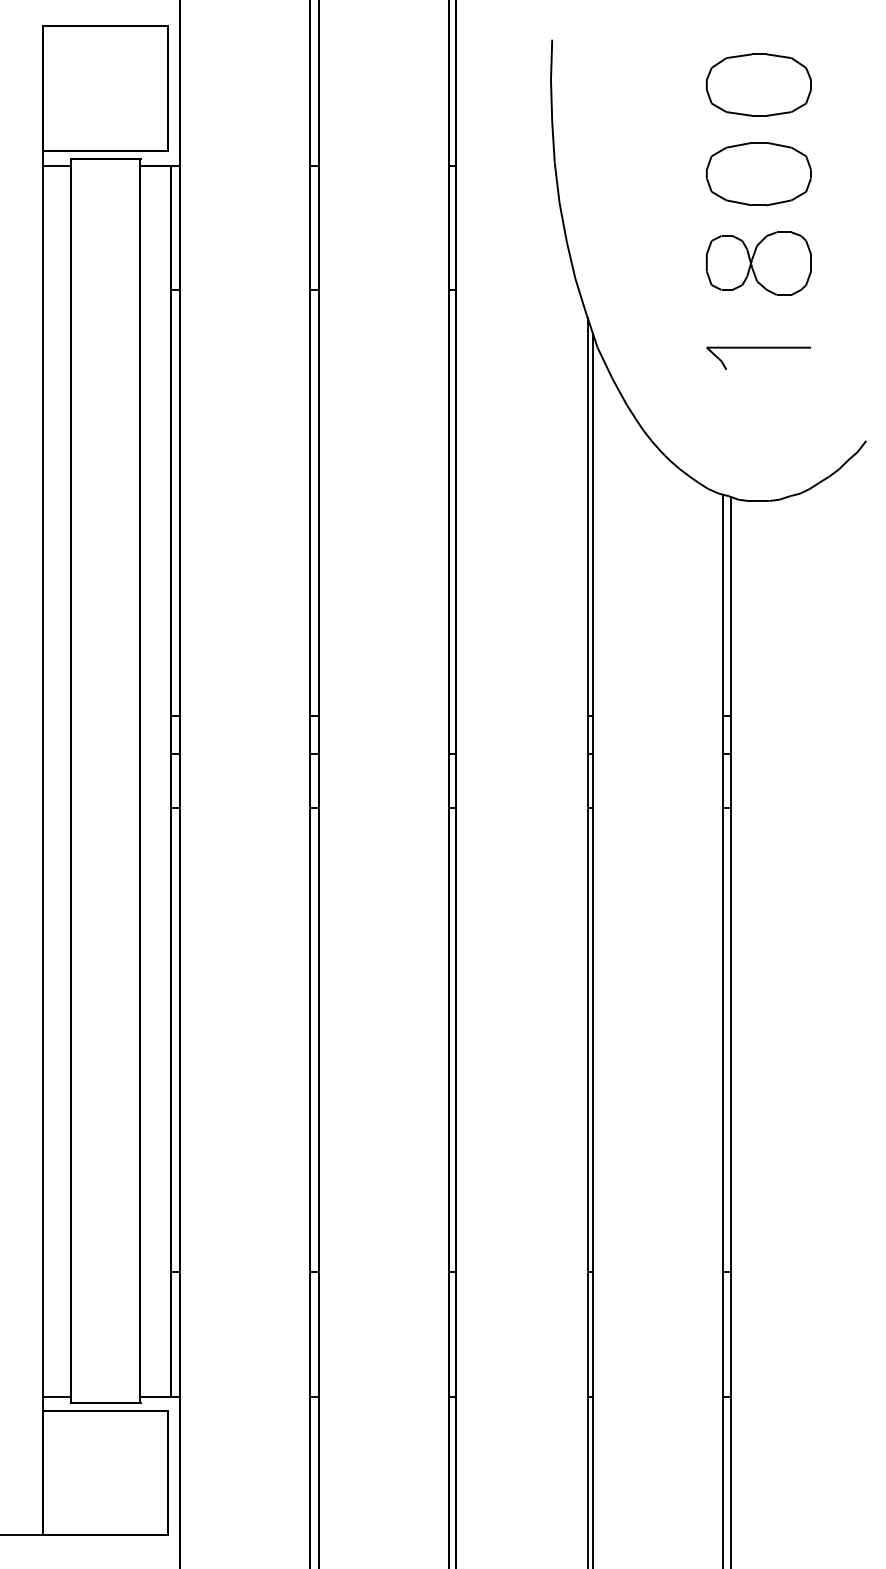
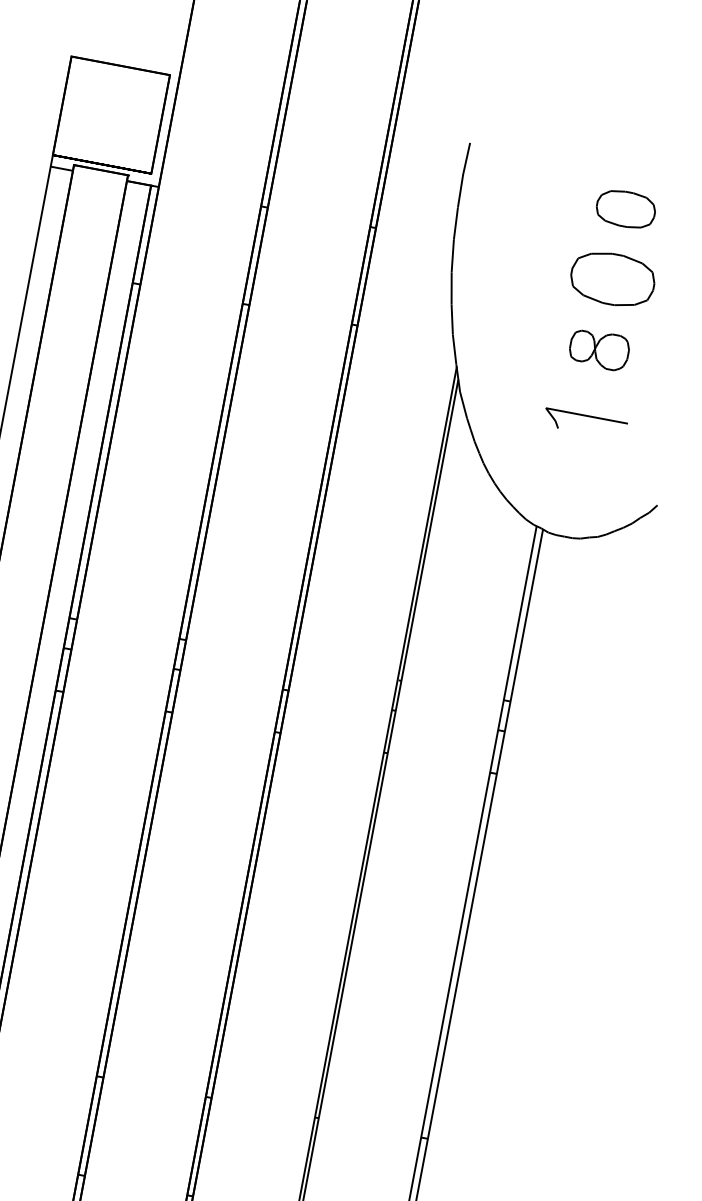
part: (758, 84) -> (625, 208), size x0.7
part: (758, 263) -> (599, 349), size x0.7

